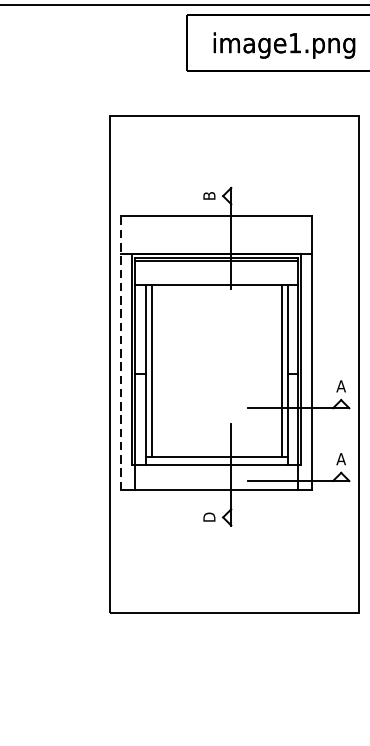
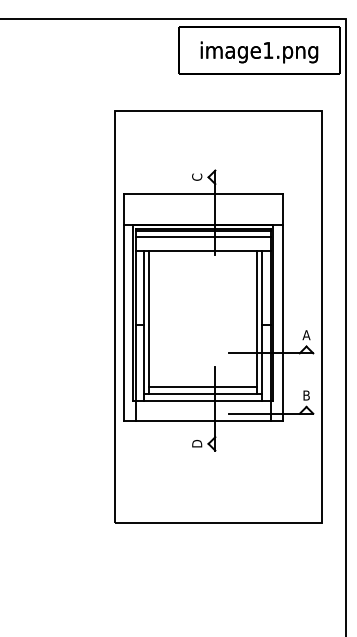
text: (209, 195) -> (197, 176), B -> C
line: (217, 268) -> (203, 237), added
line: (121, 353) -> (124, 307), dashed -> solid
line: (217, 449) -> (203, 387), added
text: (341, 459) -> (306, 395), A -> B

